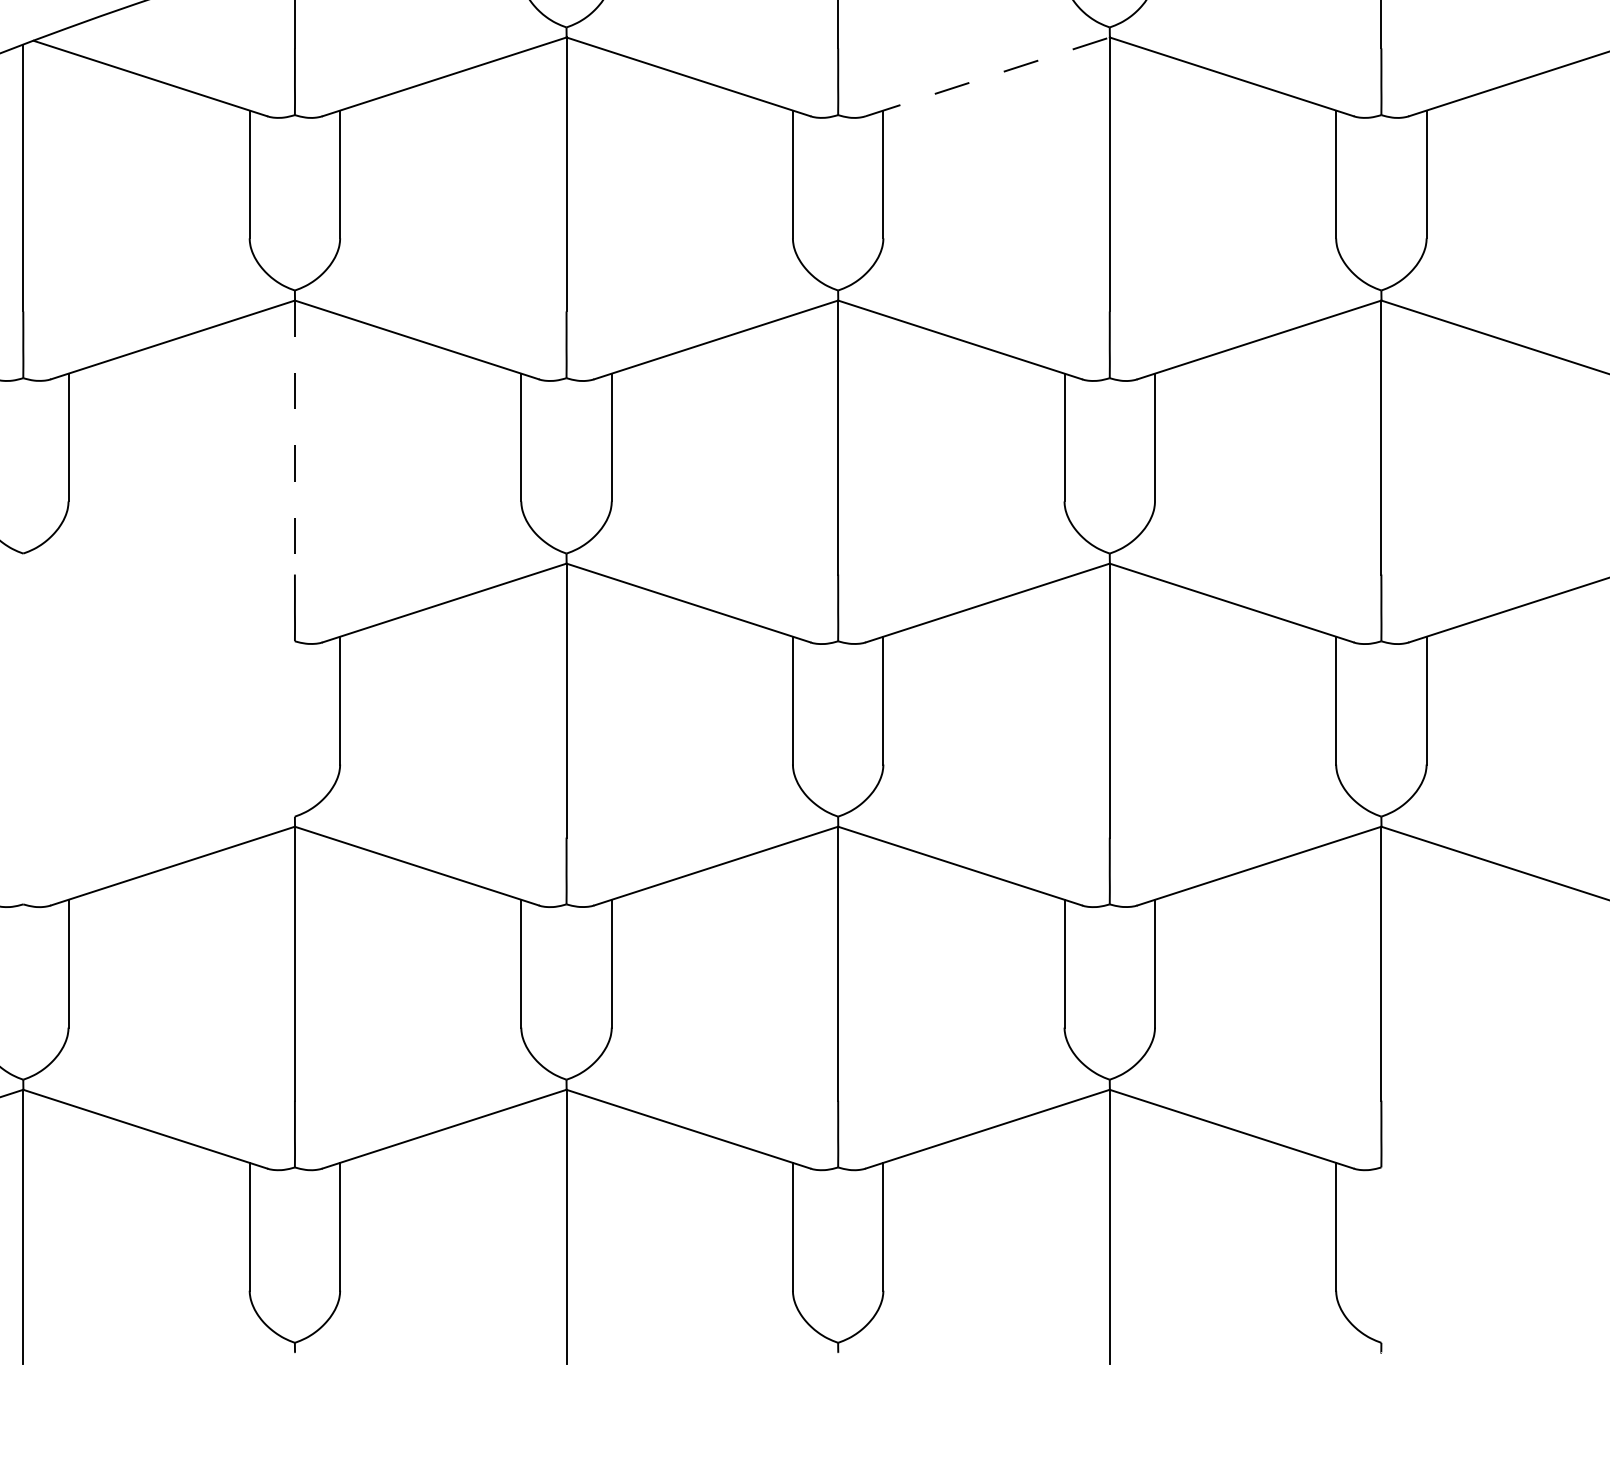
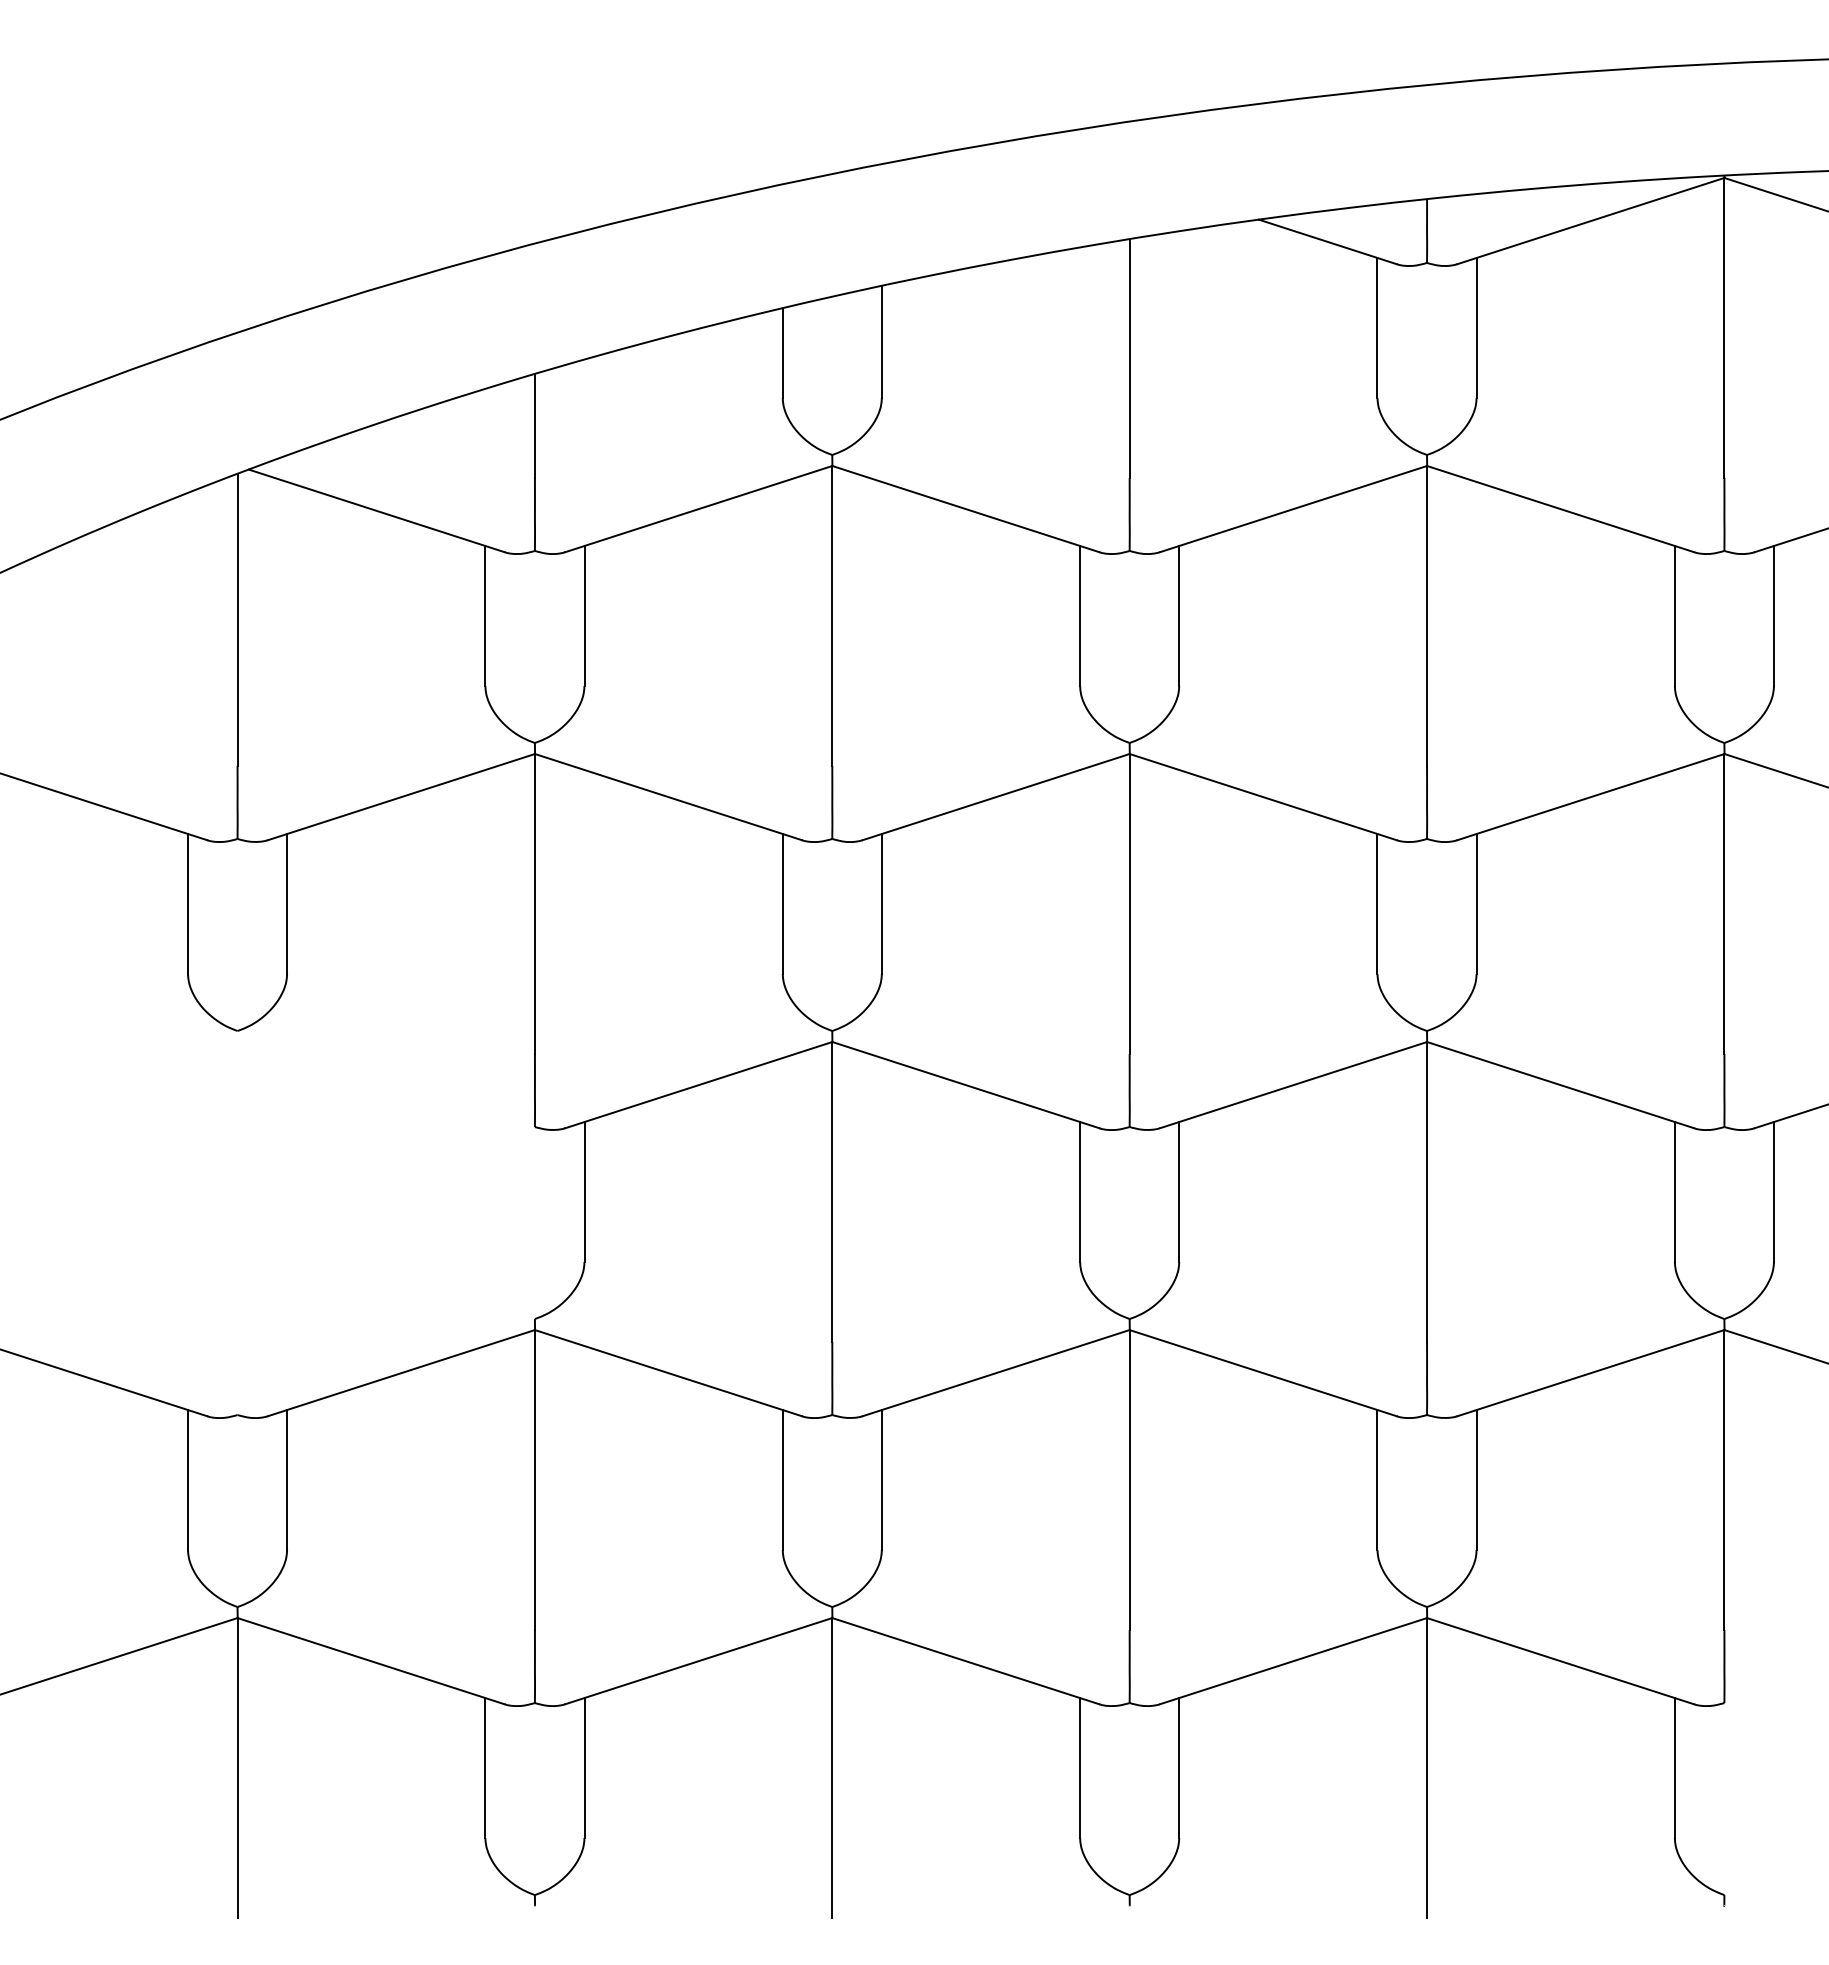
line: (988, 76) -> (1294, 508), dashed -> solid
line: (294, 437) -> (534, 903), dashed -> solid

